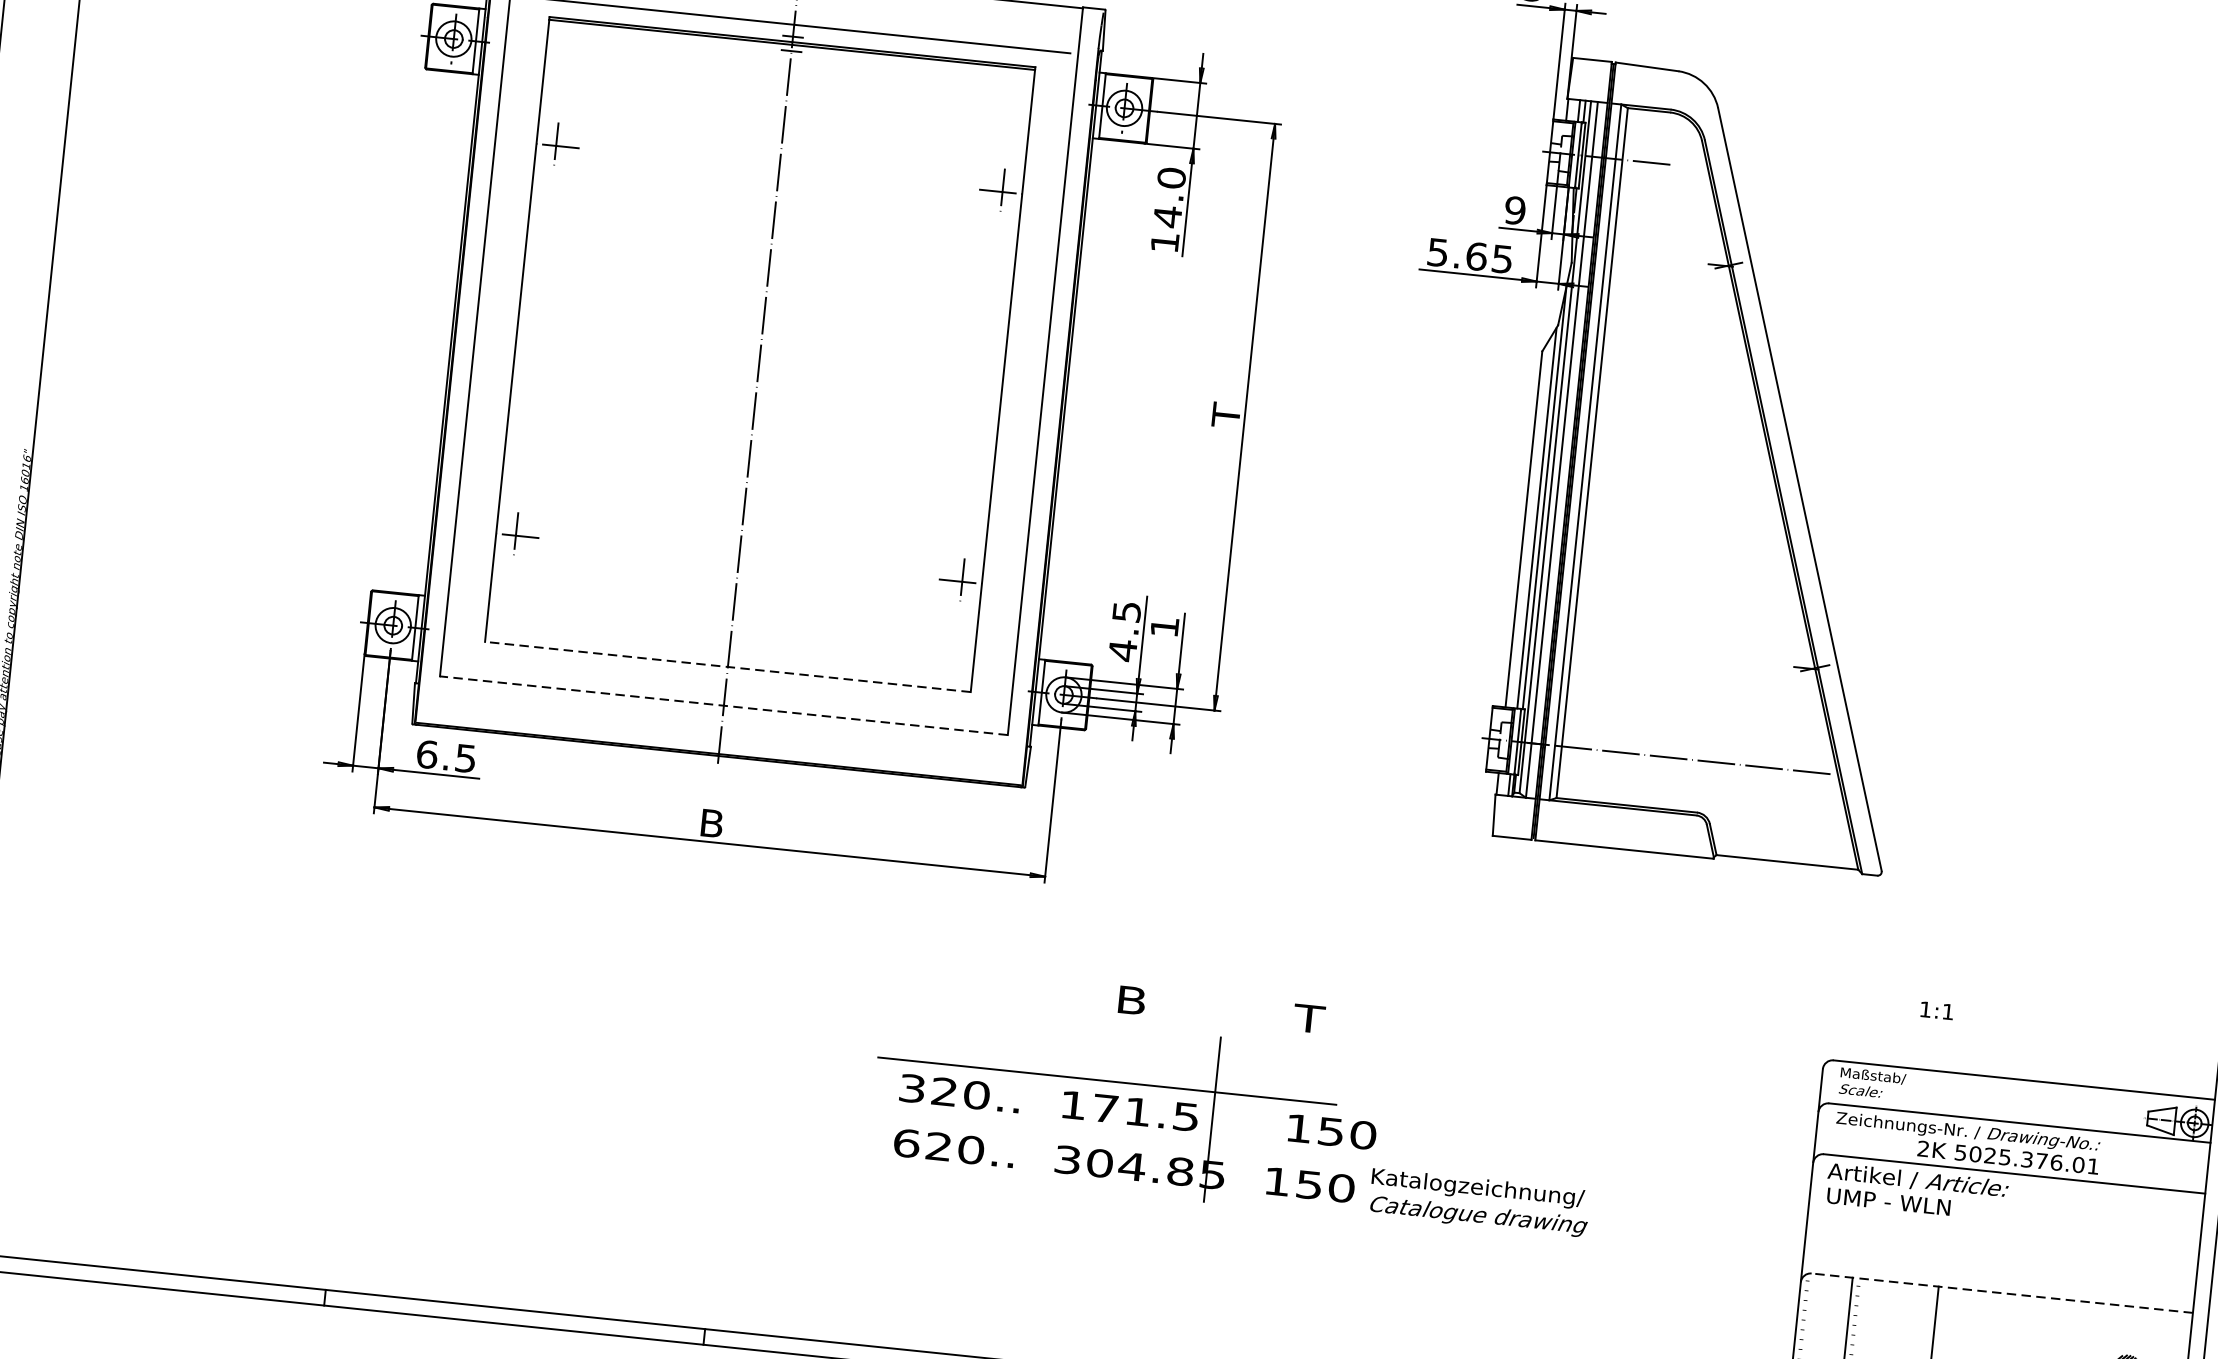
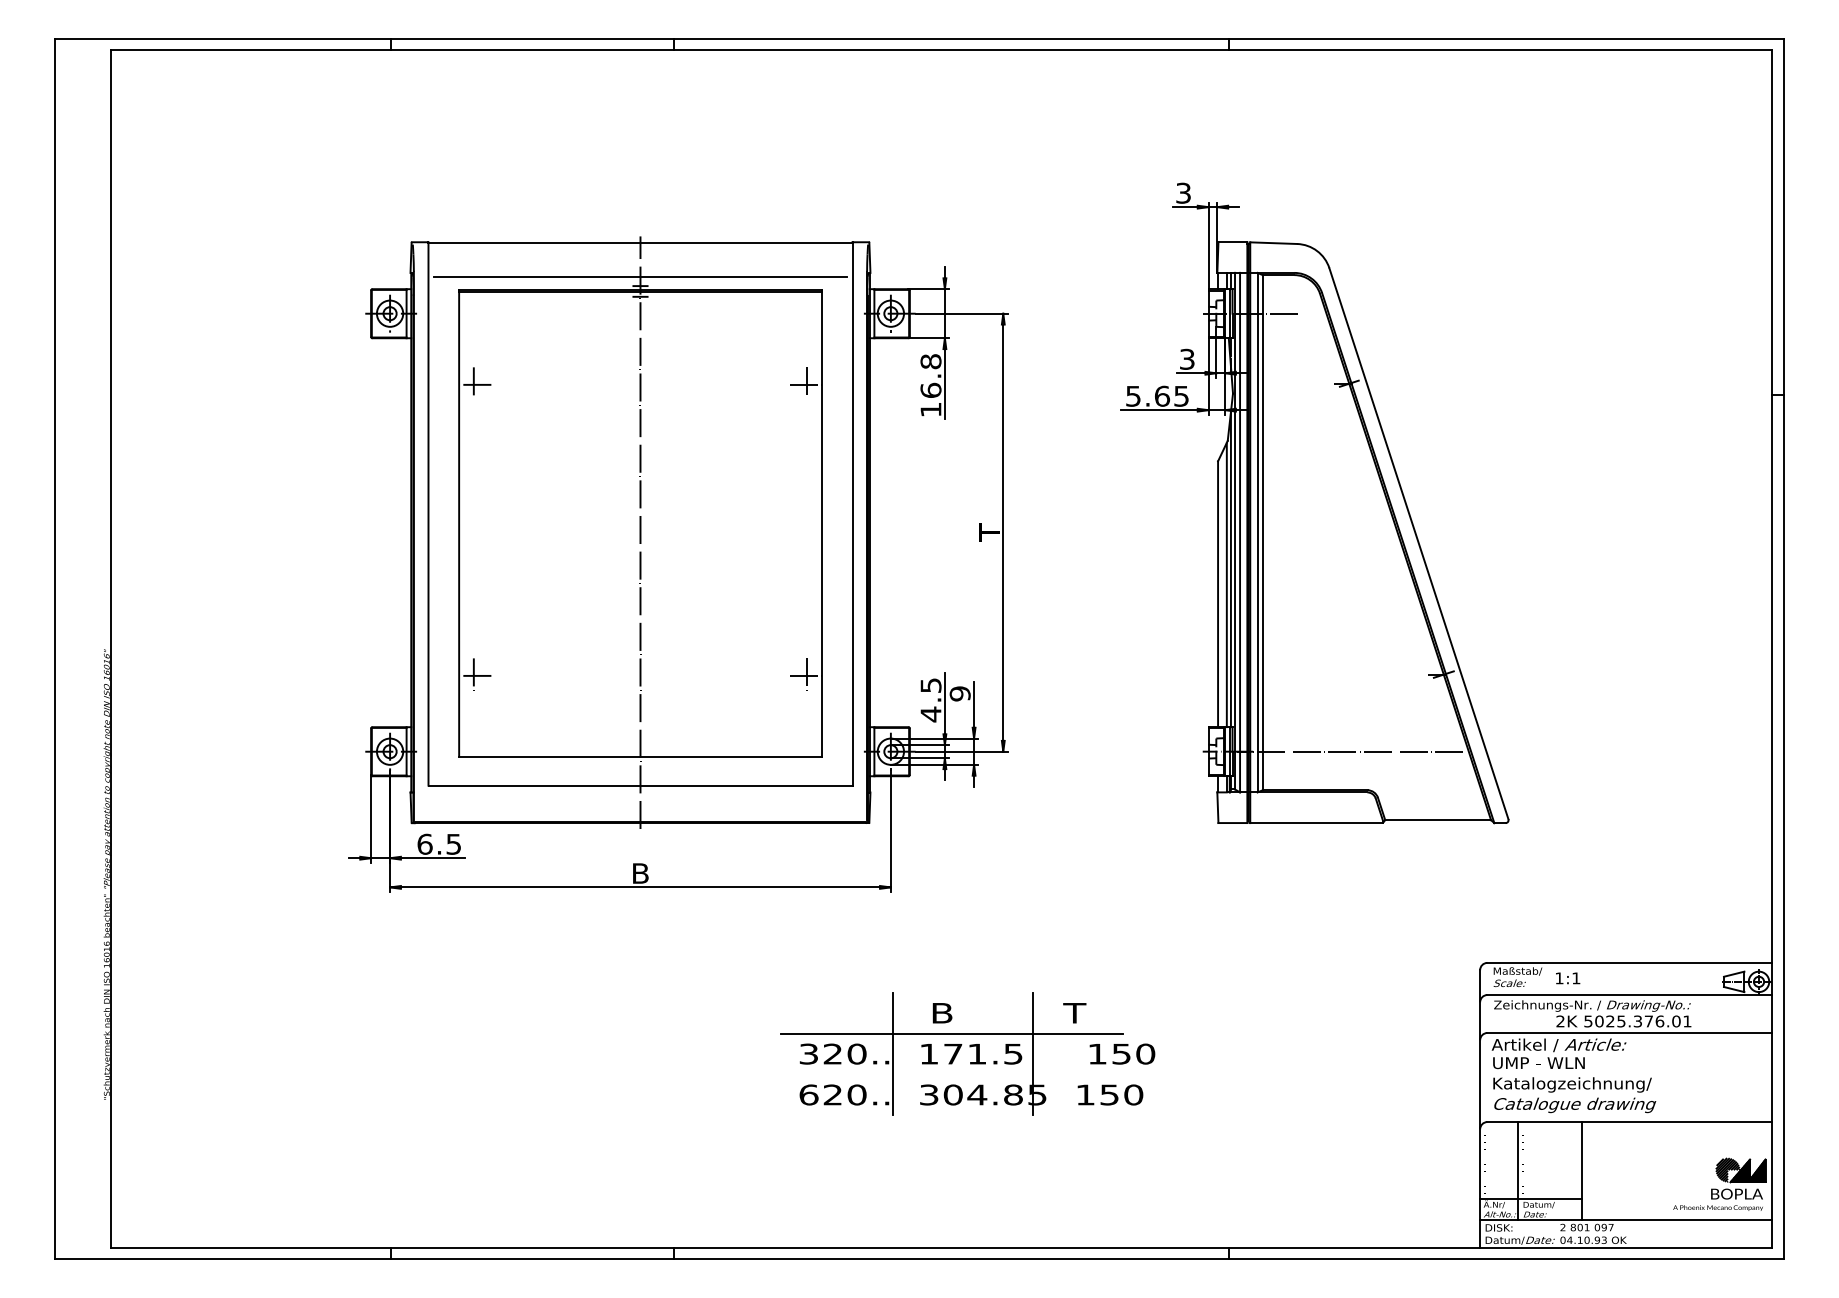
text: (1168, 197) -> (930, 376), 14.0 -> 16.8
text: (1514, 210) -> (1186, 359), 9 -> 3
text: (1163, 626) -> (959, 693), 1 -> 9
line: (727, 666) -> (640, 756), dashed -> solid
line: (723, 705) -> (640, 785), dashed -> solid
text: (1221, 1010) -> (1009, 1013), moved
text: (1937, 1011) -> (1568, 978), moved
line: (1024, 1099) -> (892, 1053), added
text: (1479, 1203) -> (1574, 1095), moved
line: (2001, 1293) -> (1629, 1122), dashed -> solid

